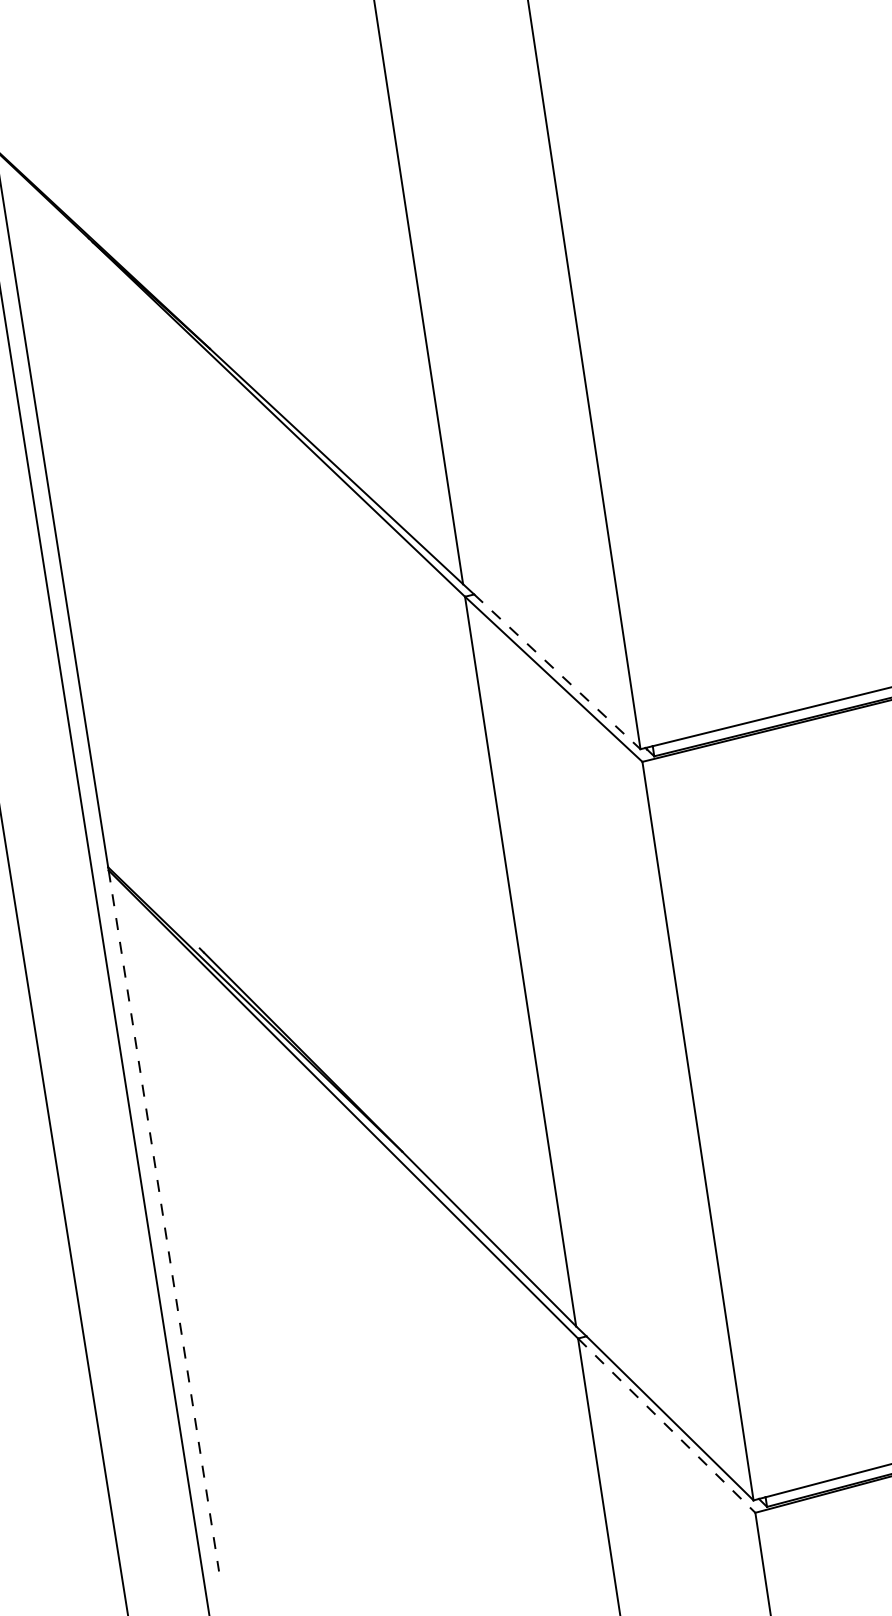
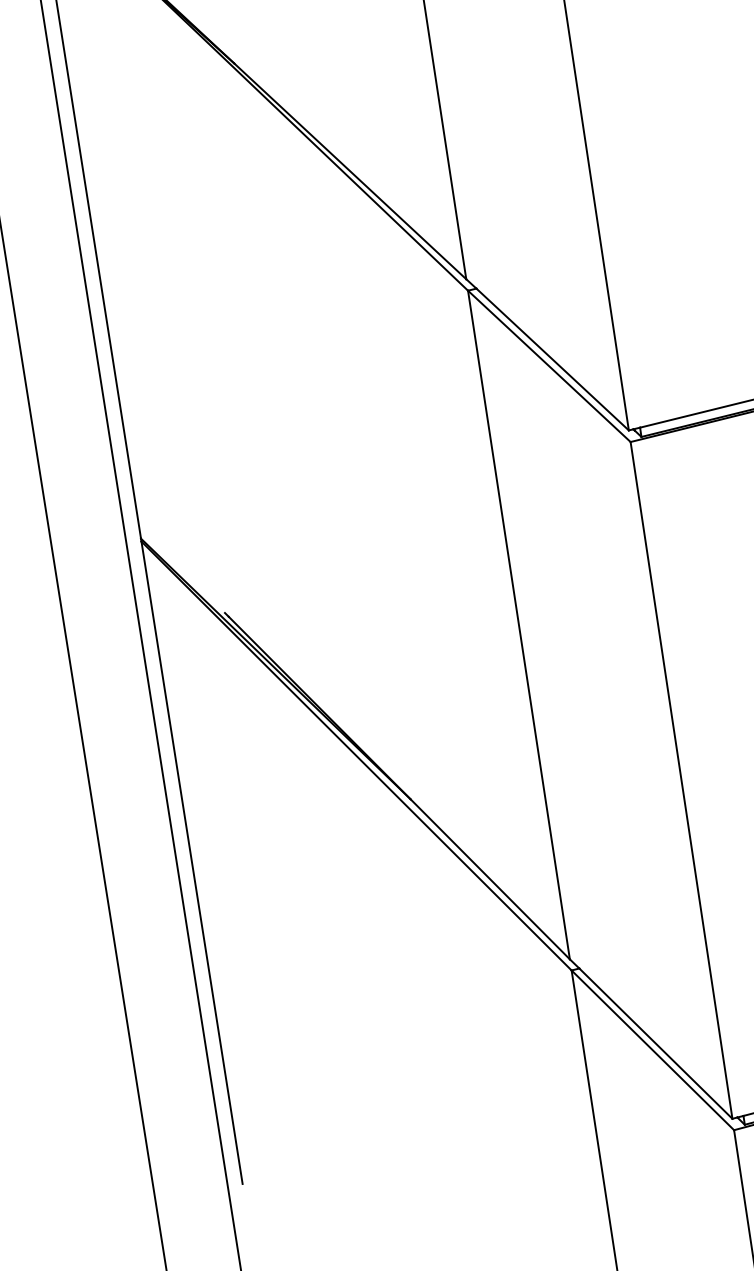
line: (557, 671) -> (552, 359), dashed -> solid
line: (163, 1220) -> (191, 862), dashed -> solid
line: (667, 1426) -> (653, 1051), dashed -> solid

